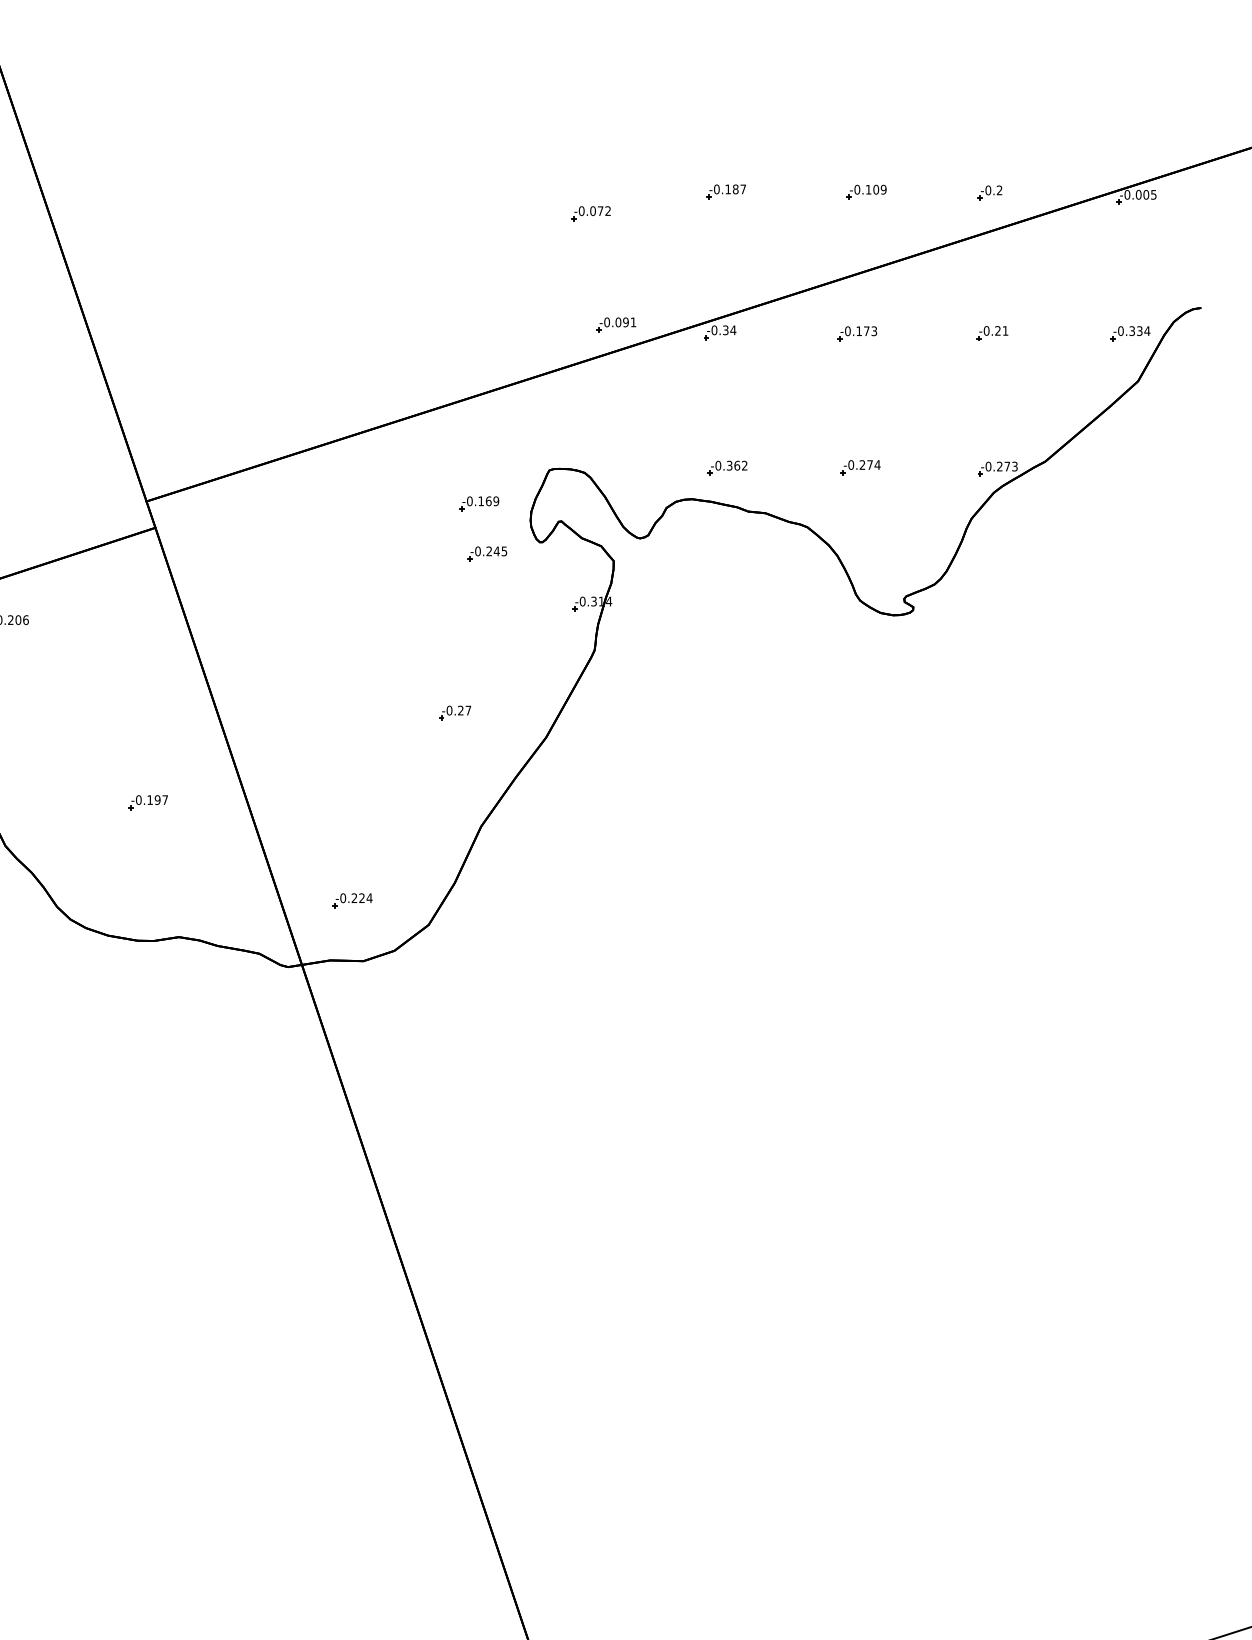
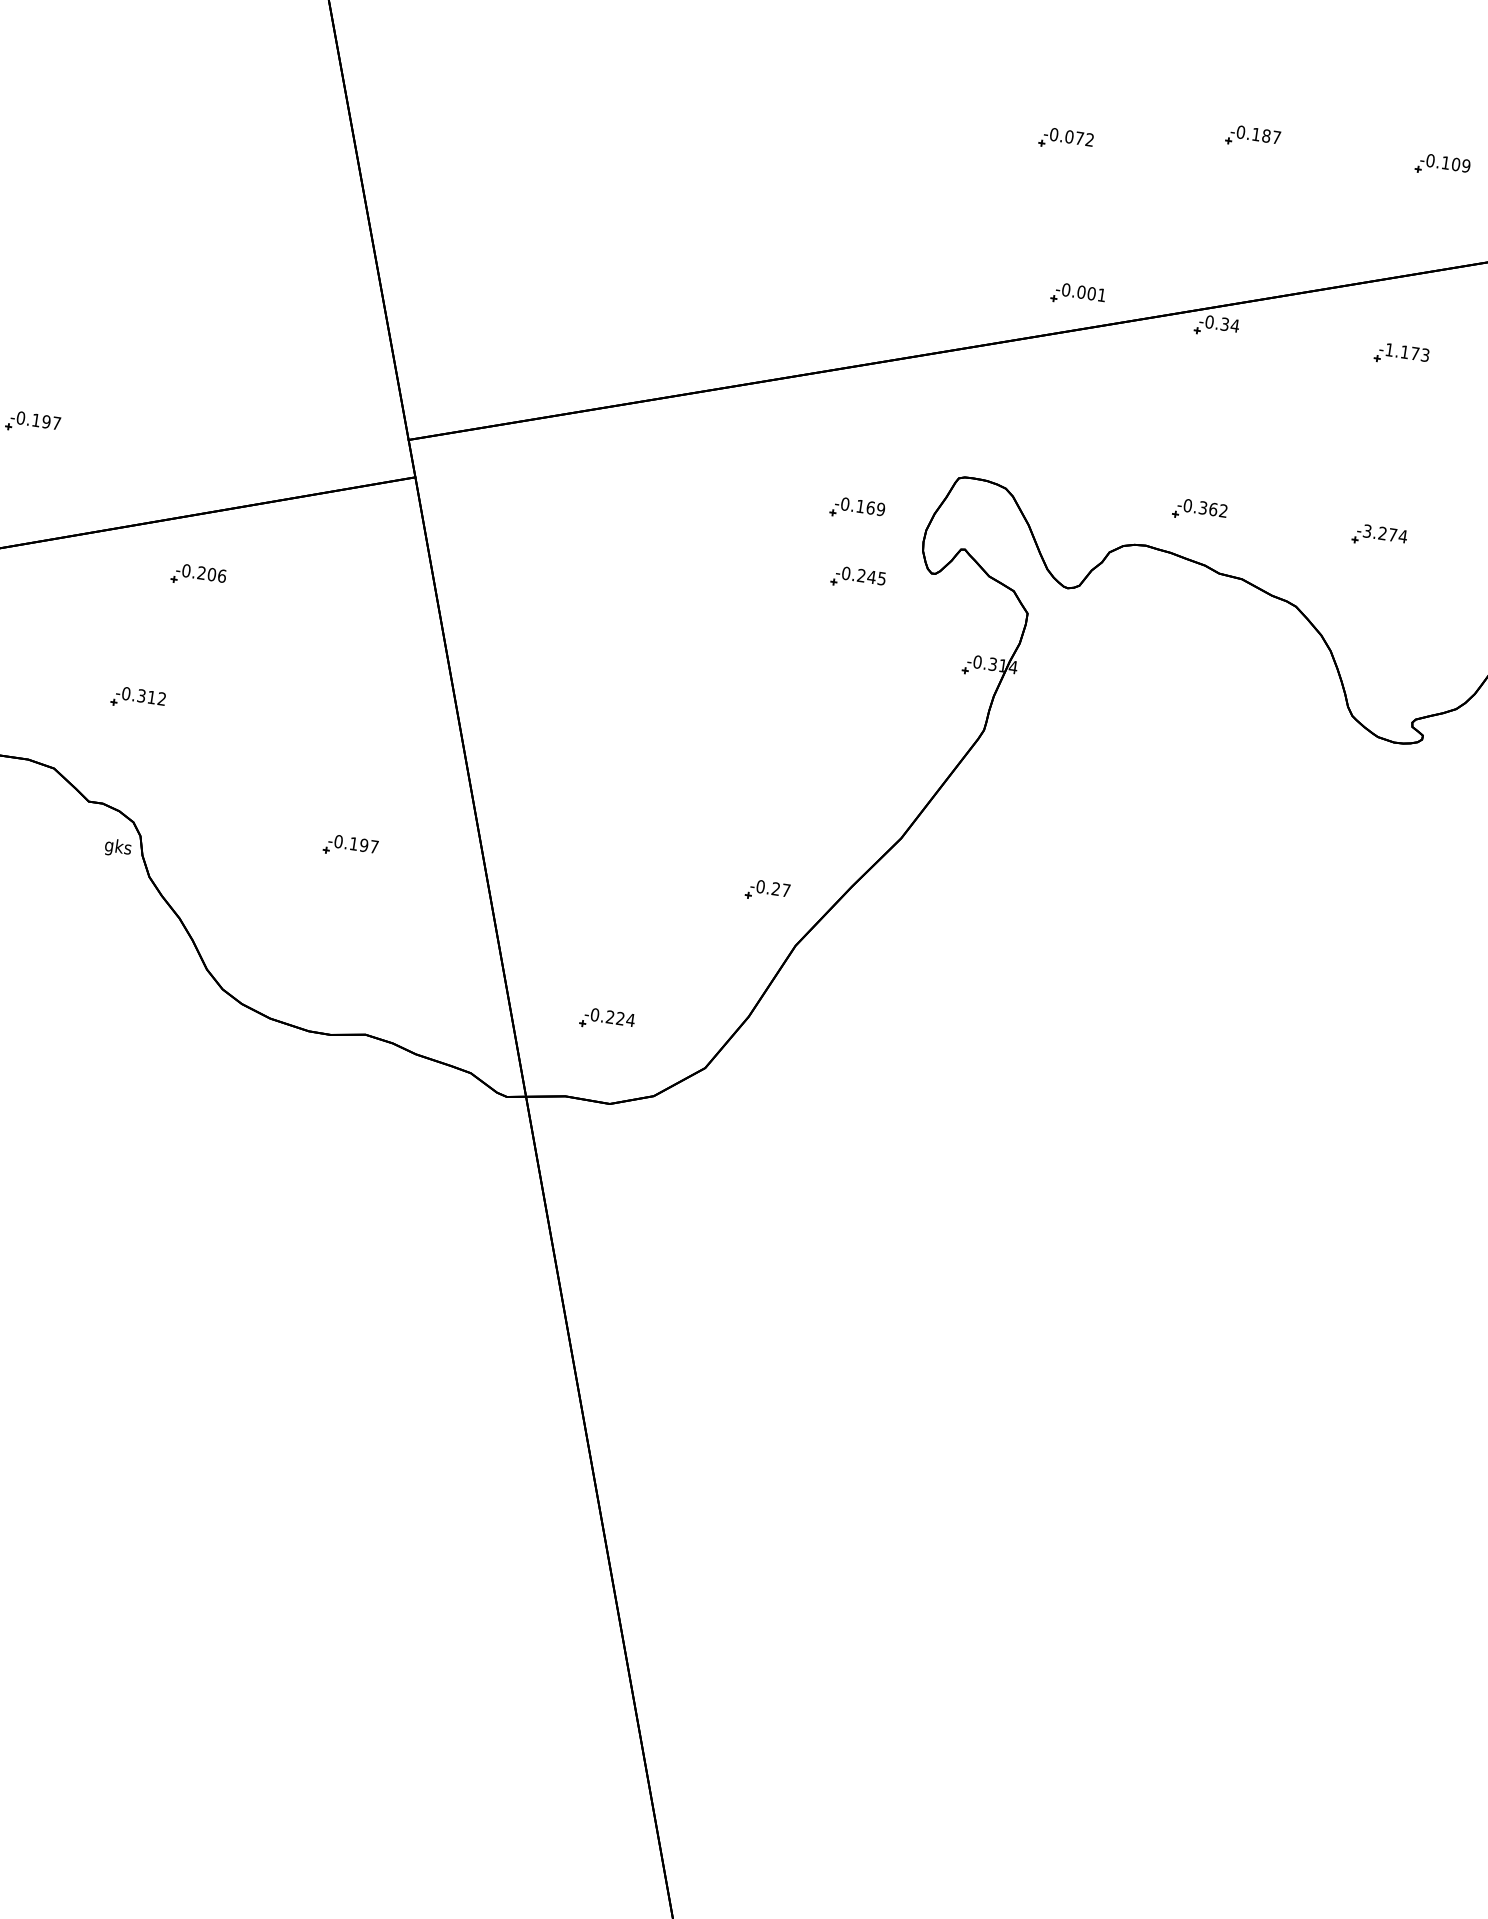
text: (625, 322) -> (1091, 293), -0.091 -> -0.001
text: (847, 331) -> (1389, 350), -0.173 -> -1.173
text: (851, 464) -> (1367, 530), -0.274 -> -3.274
part: (455, 712) -> (768, 890), moved

